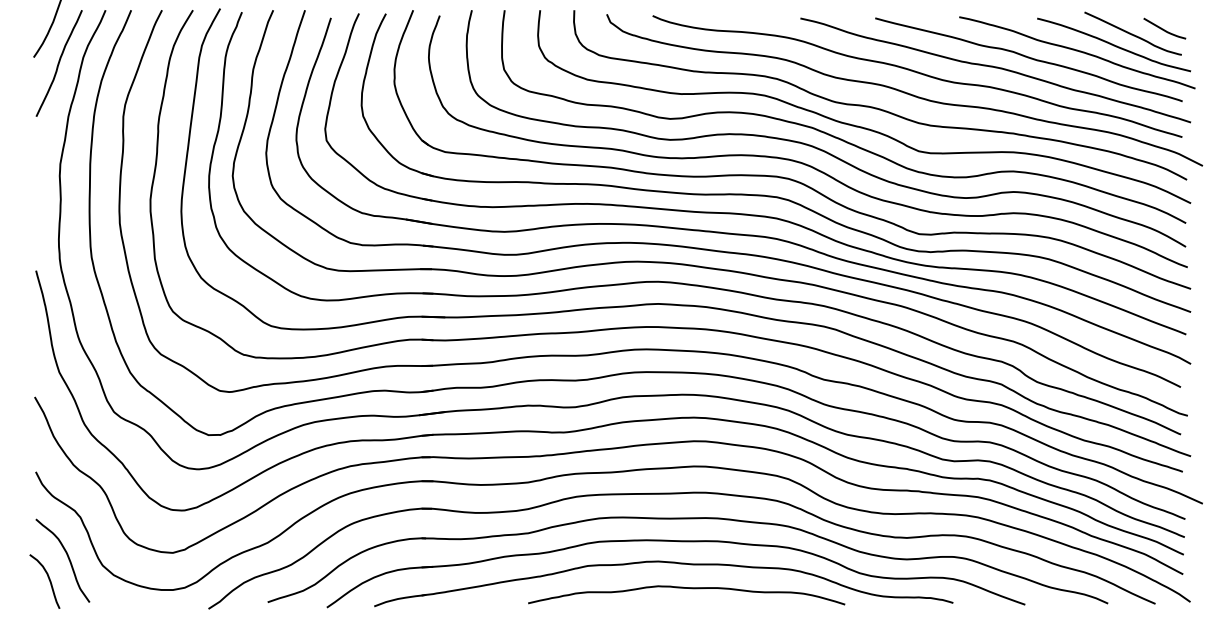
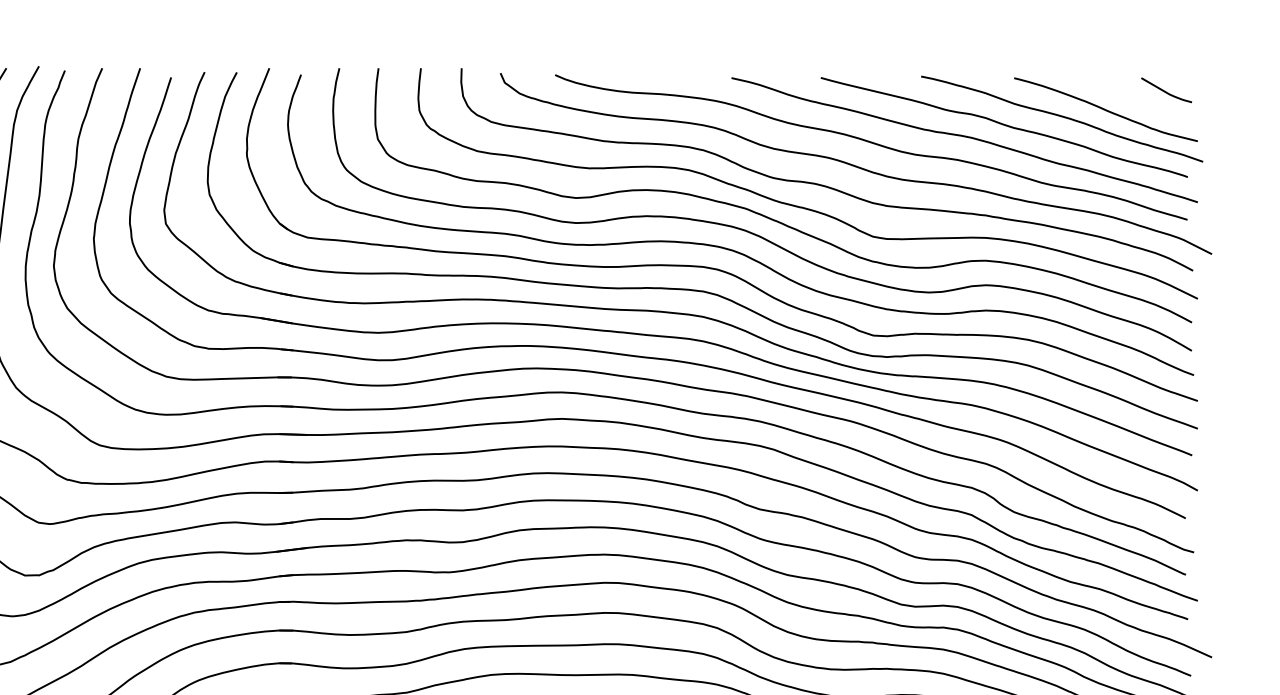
curve: (1132, 33) -> (1127, 96), removed

